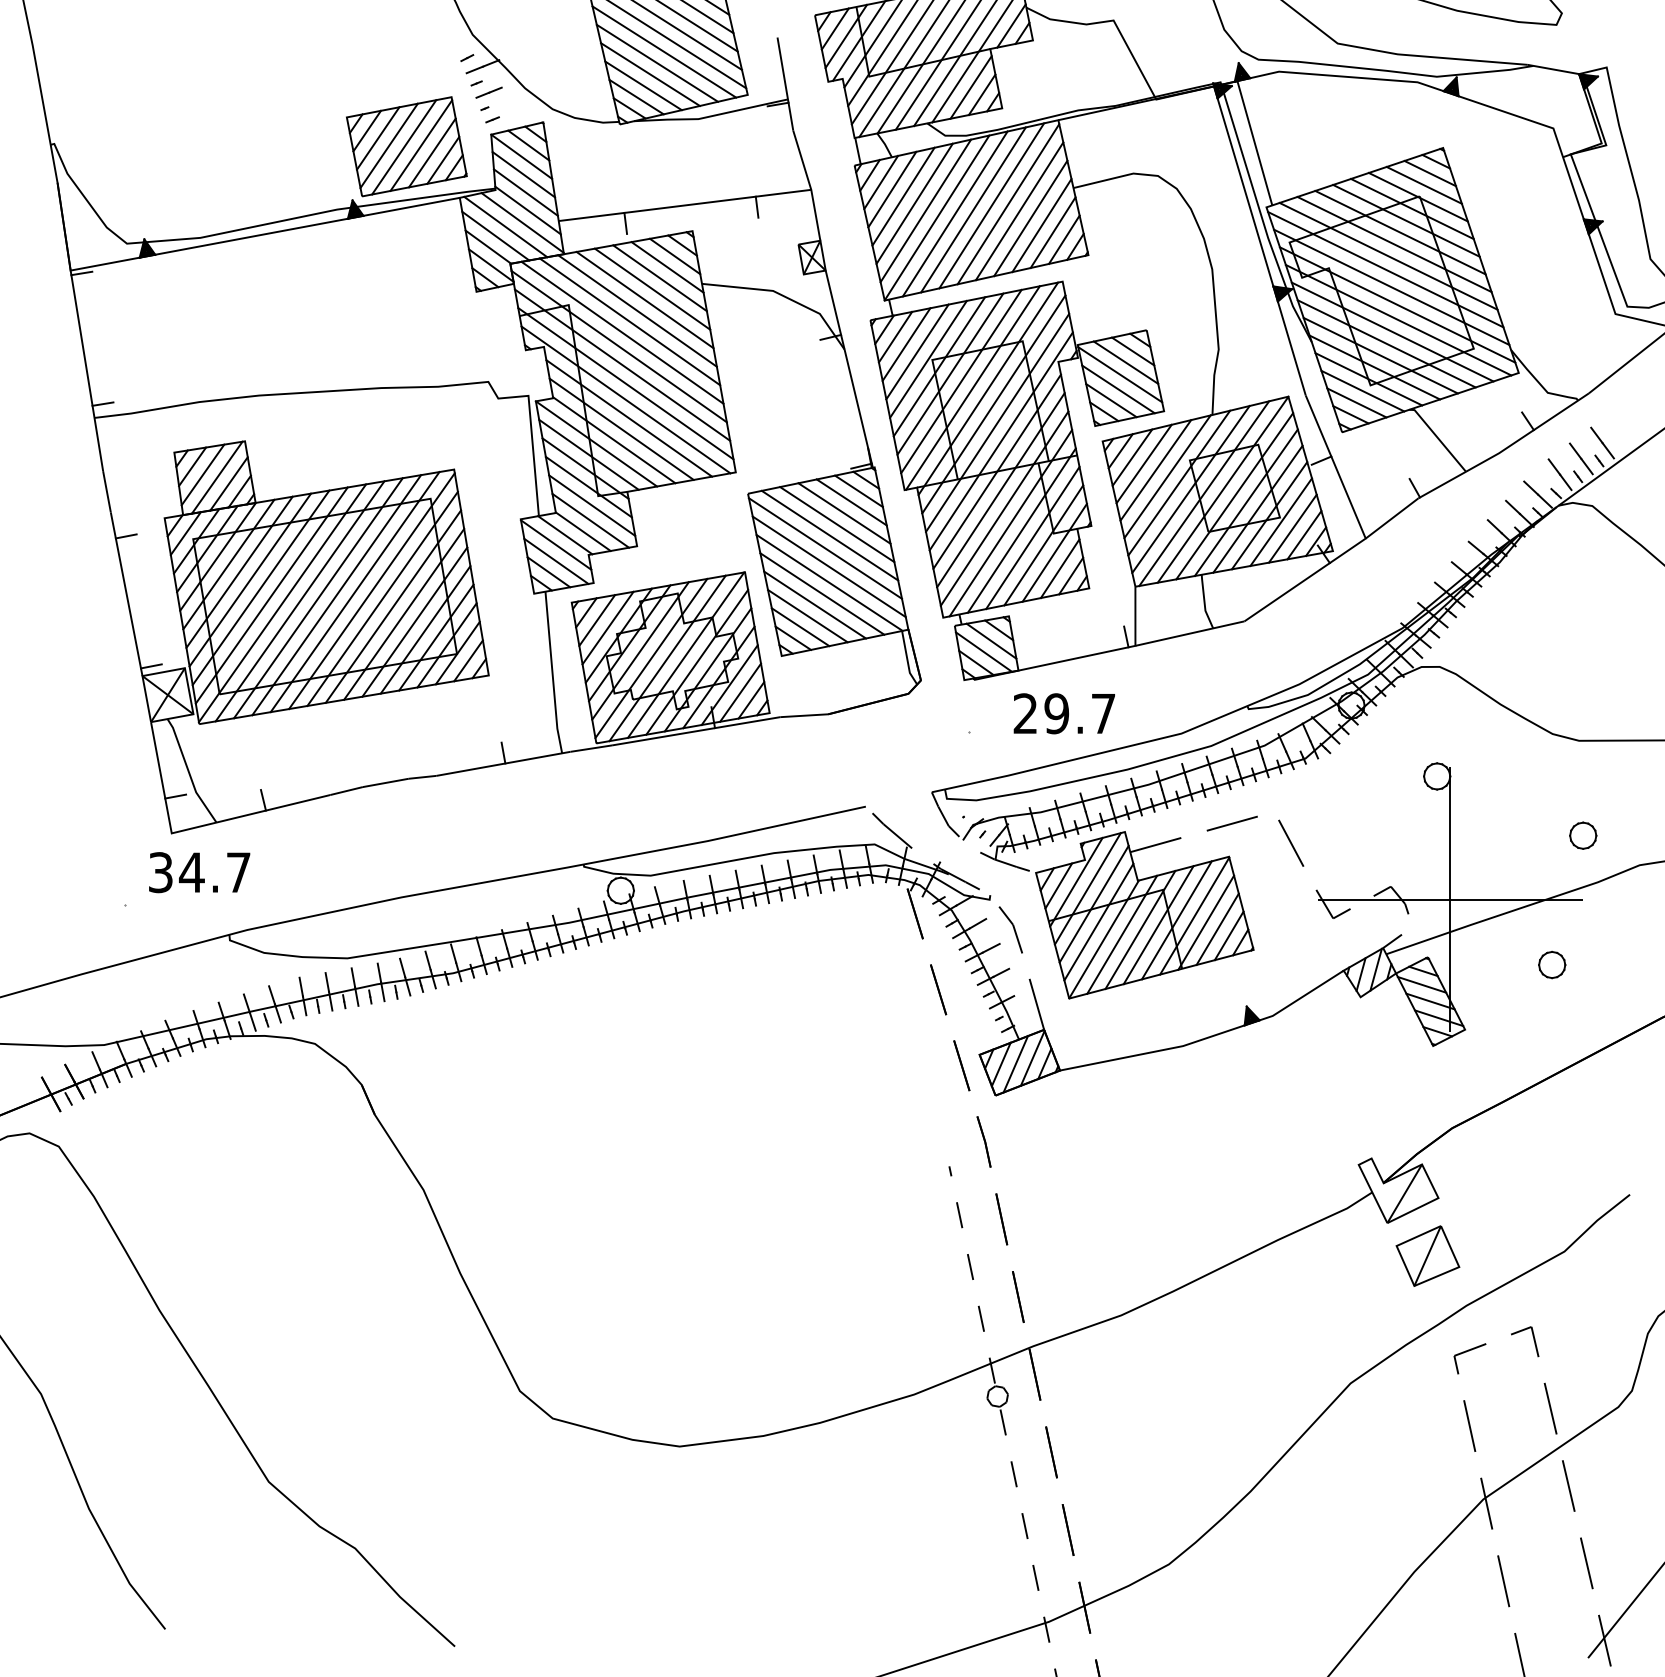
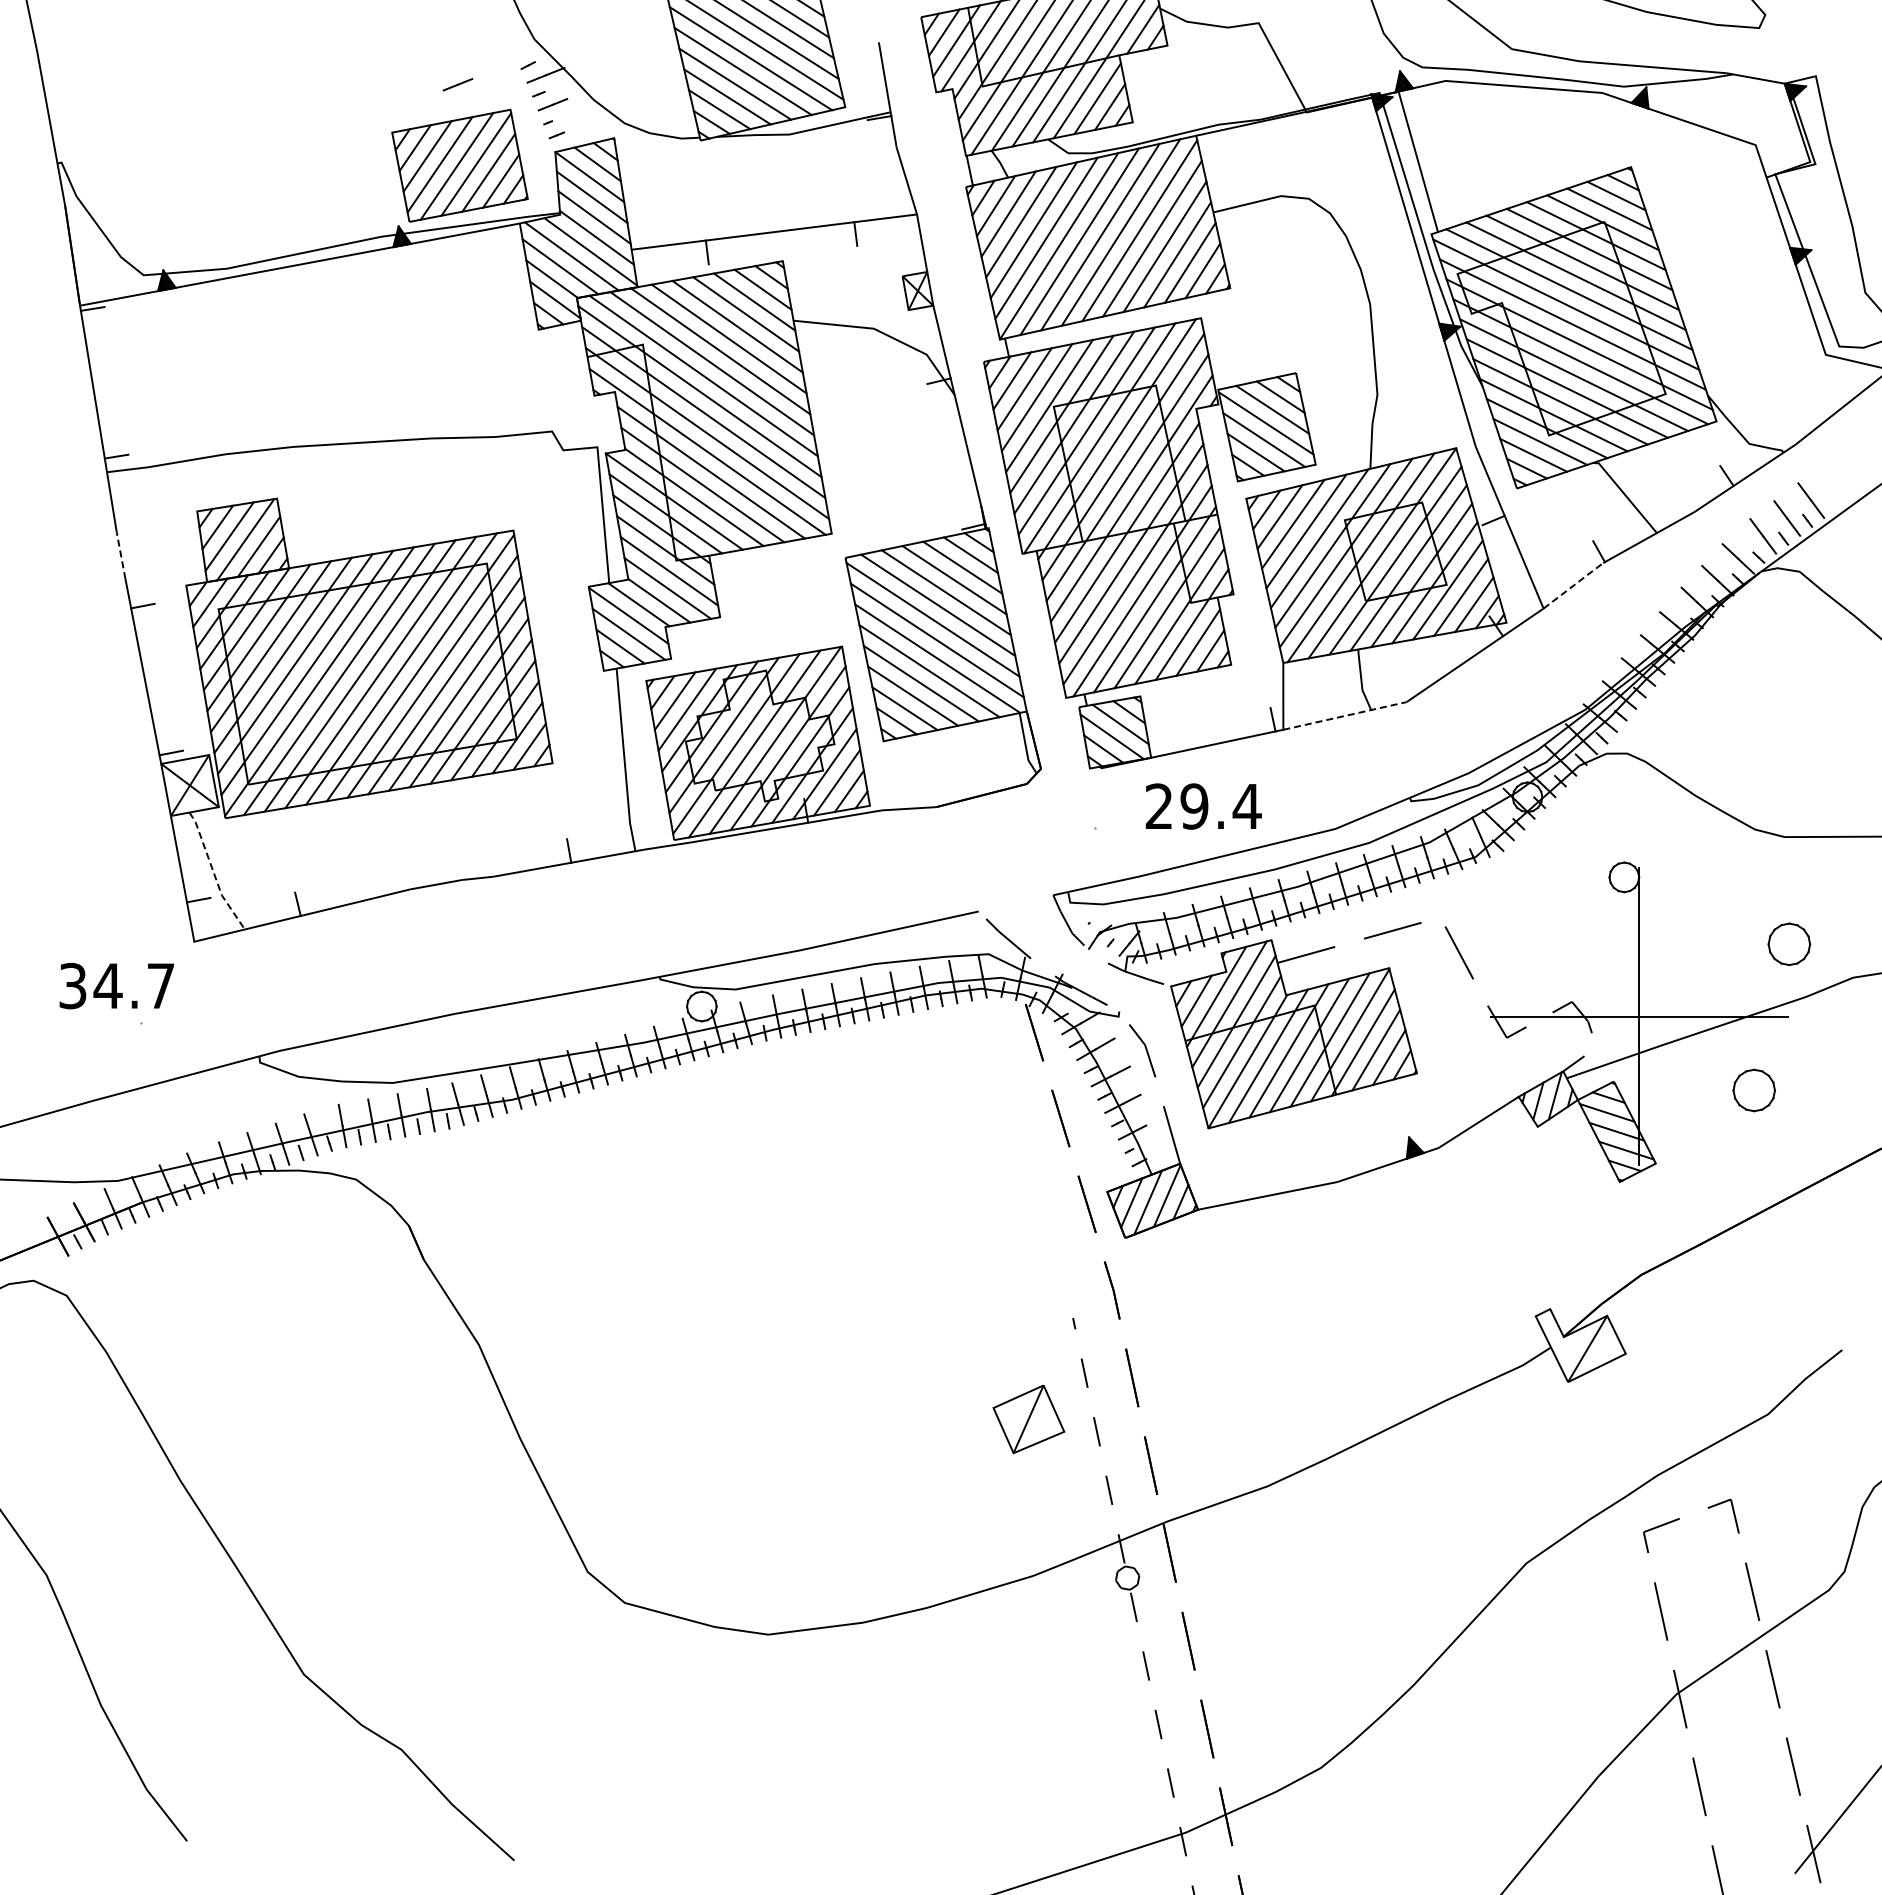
line: (404, 74) -> (457, 84), added
line: (107, 491) -> (121, 555), solid -> dashed
line: (1392, 518) -> (1573, 585), solid -> dashed
line: (1190, 633) -> (1345, 715), solid -> dashed
text: (1102, 713) -> (1246, 806), 29.7 -> 29.4
line: (188, 772) -> (213, 872), solid -> dashed
part: (1583, 835) -> (1789, 944), size x1.4
text: (199, 872) -> (116, 985), moved
part: (1552, 965) -> (1754, 1090), size x1.4
part: (1427, 1256) -> (1028, 1419), moved

